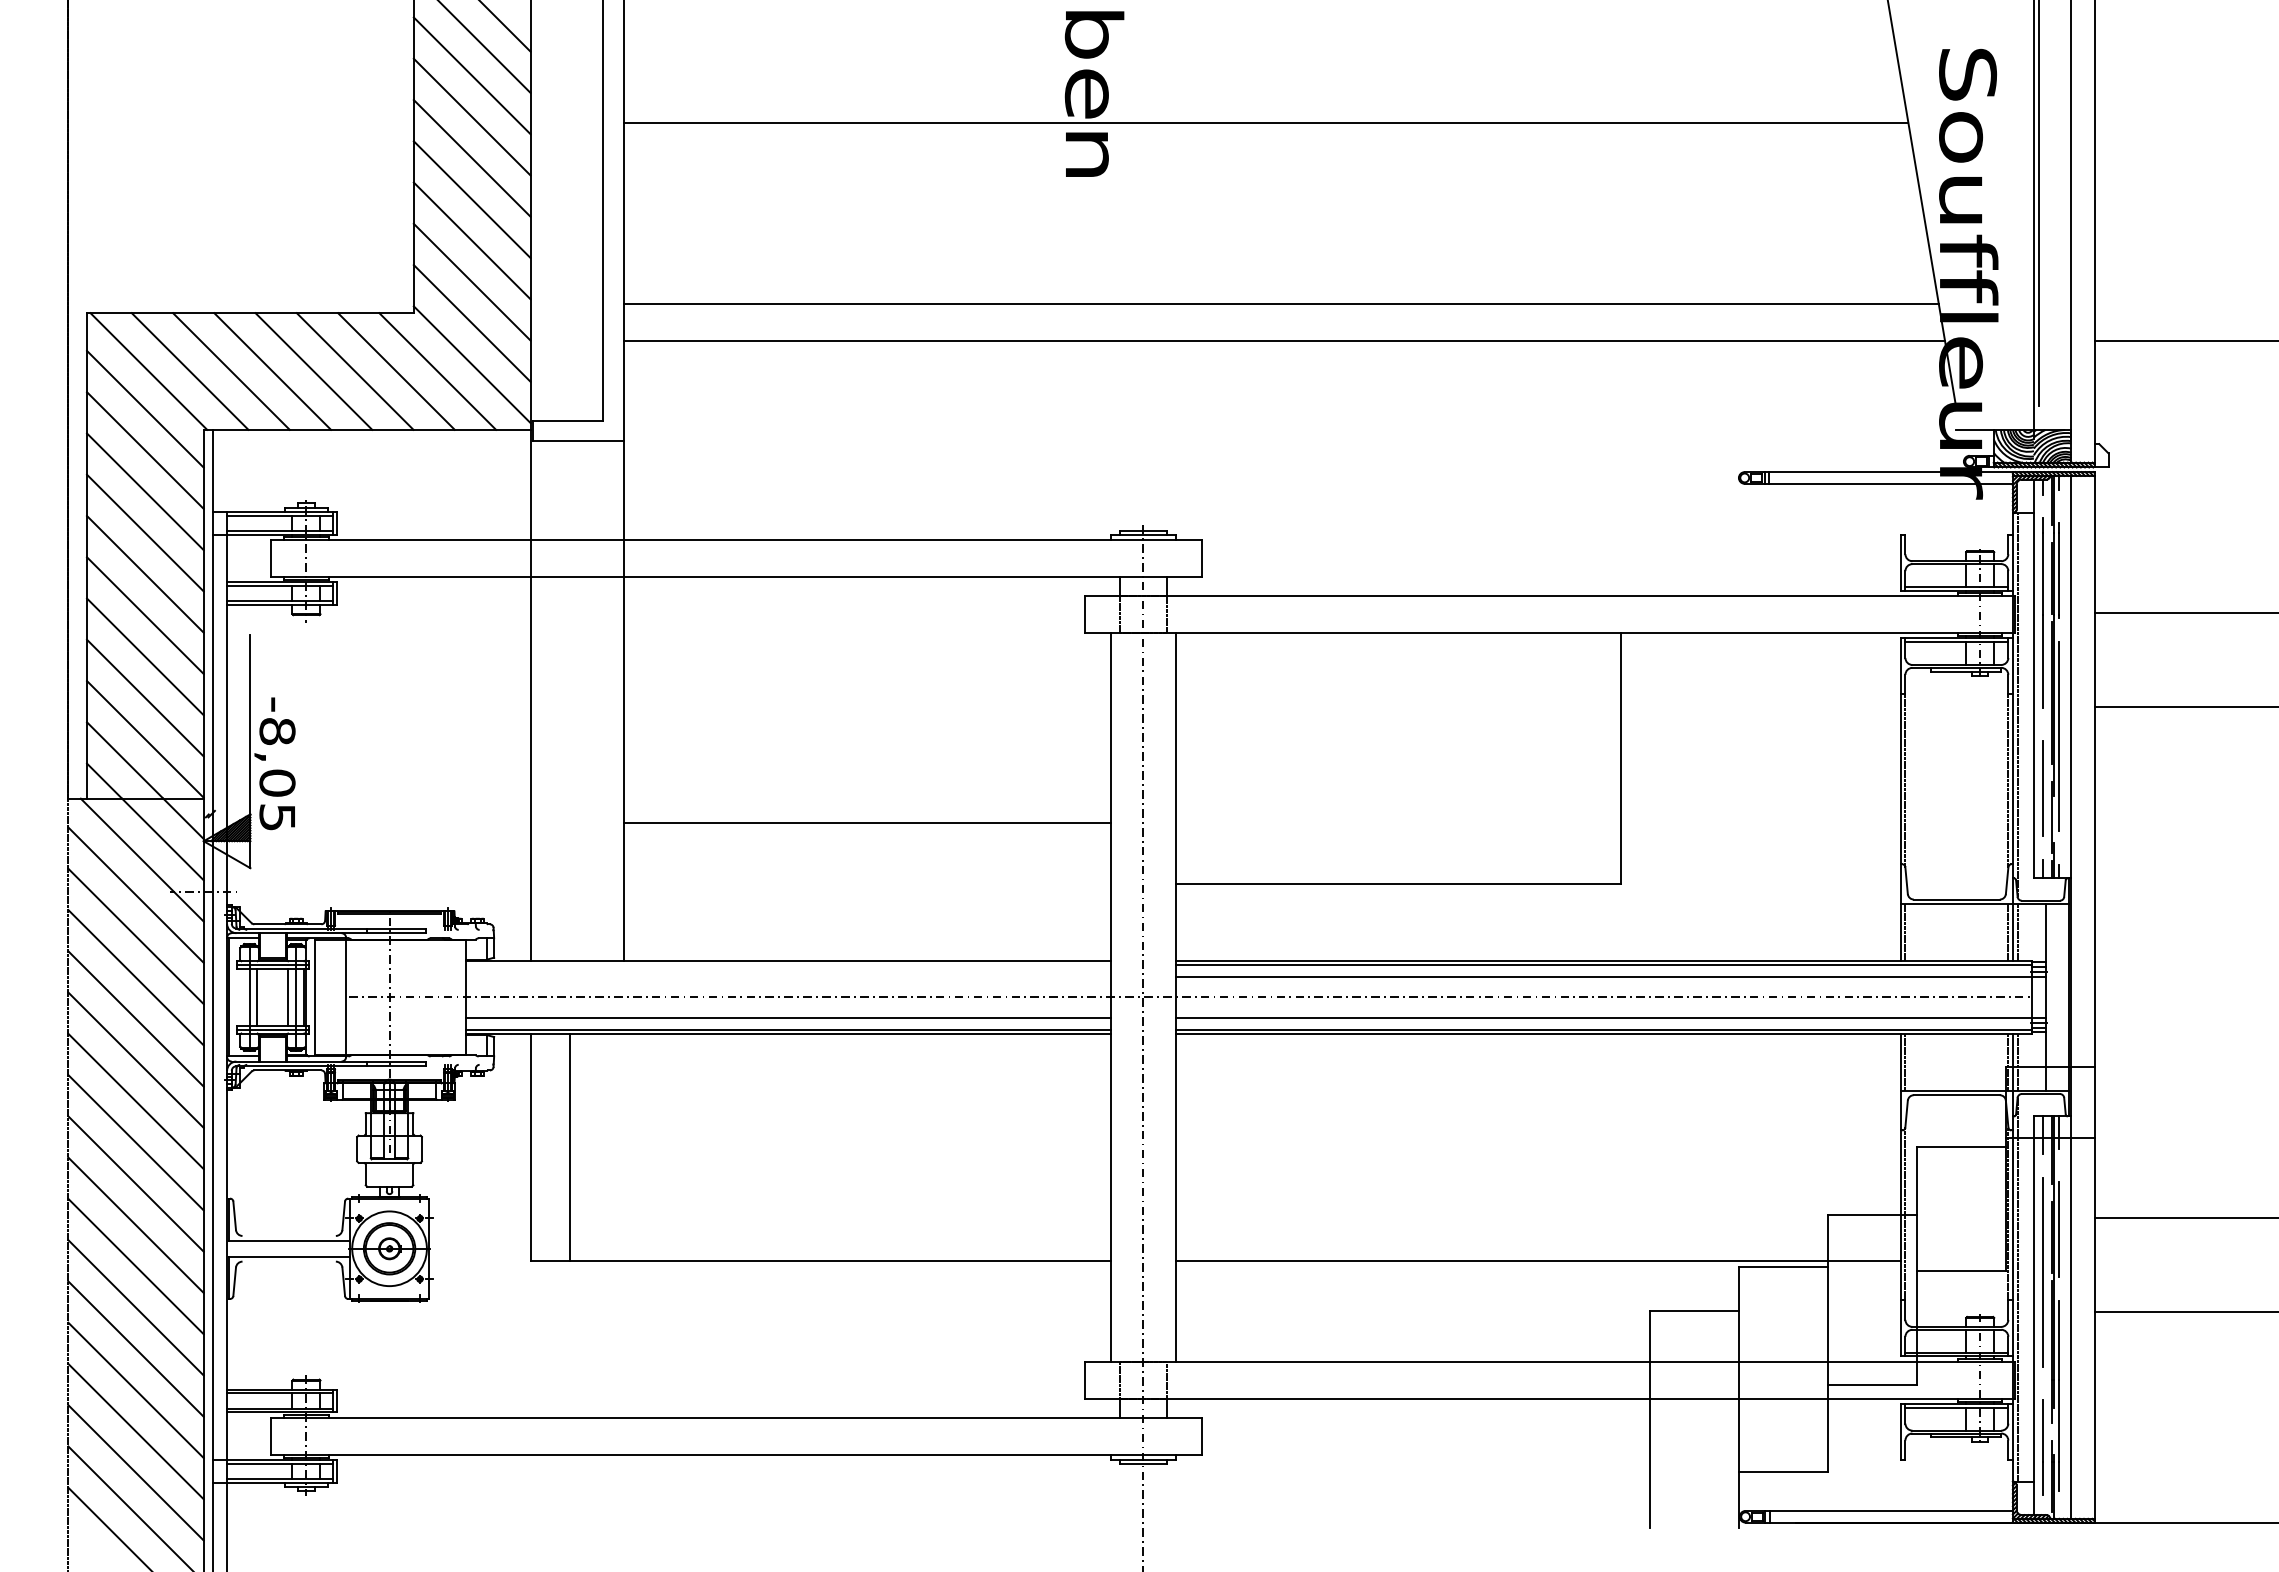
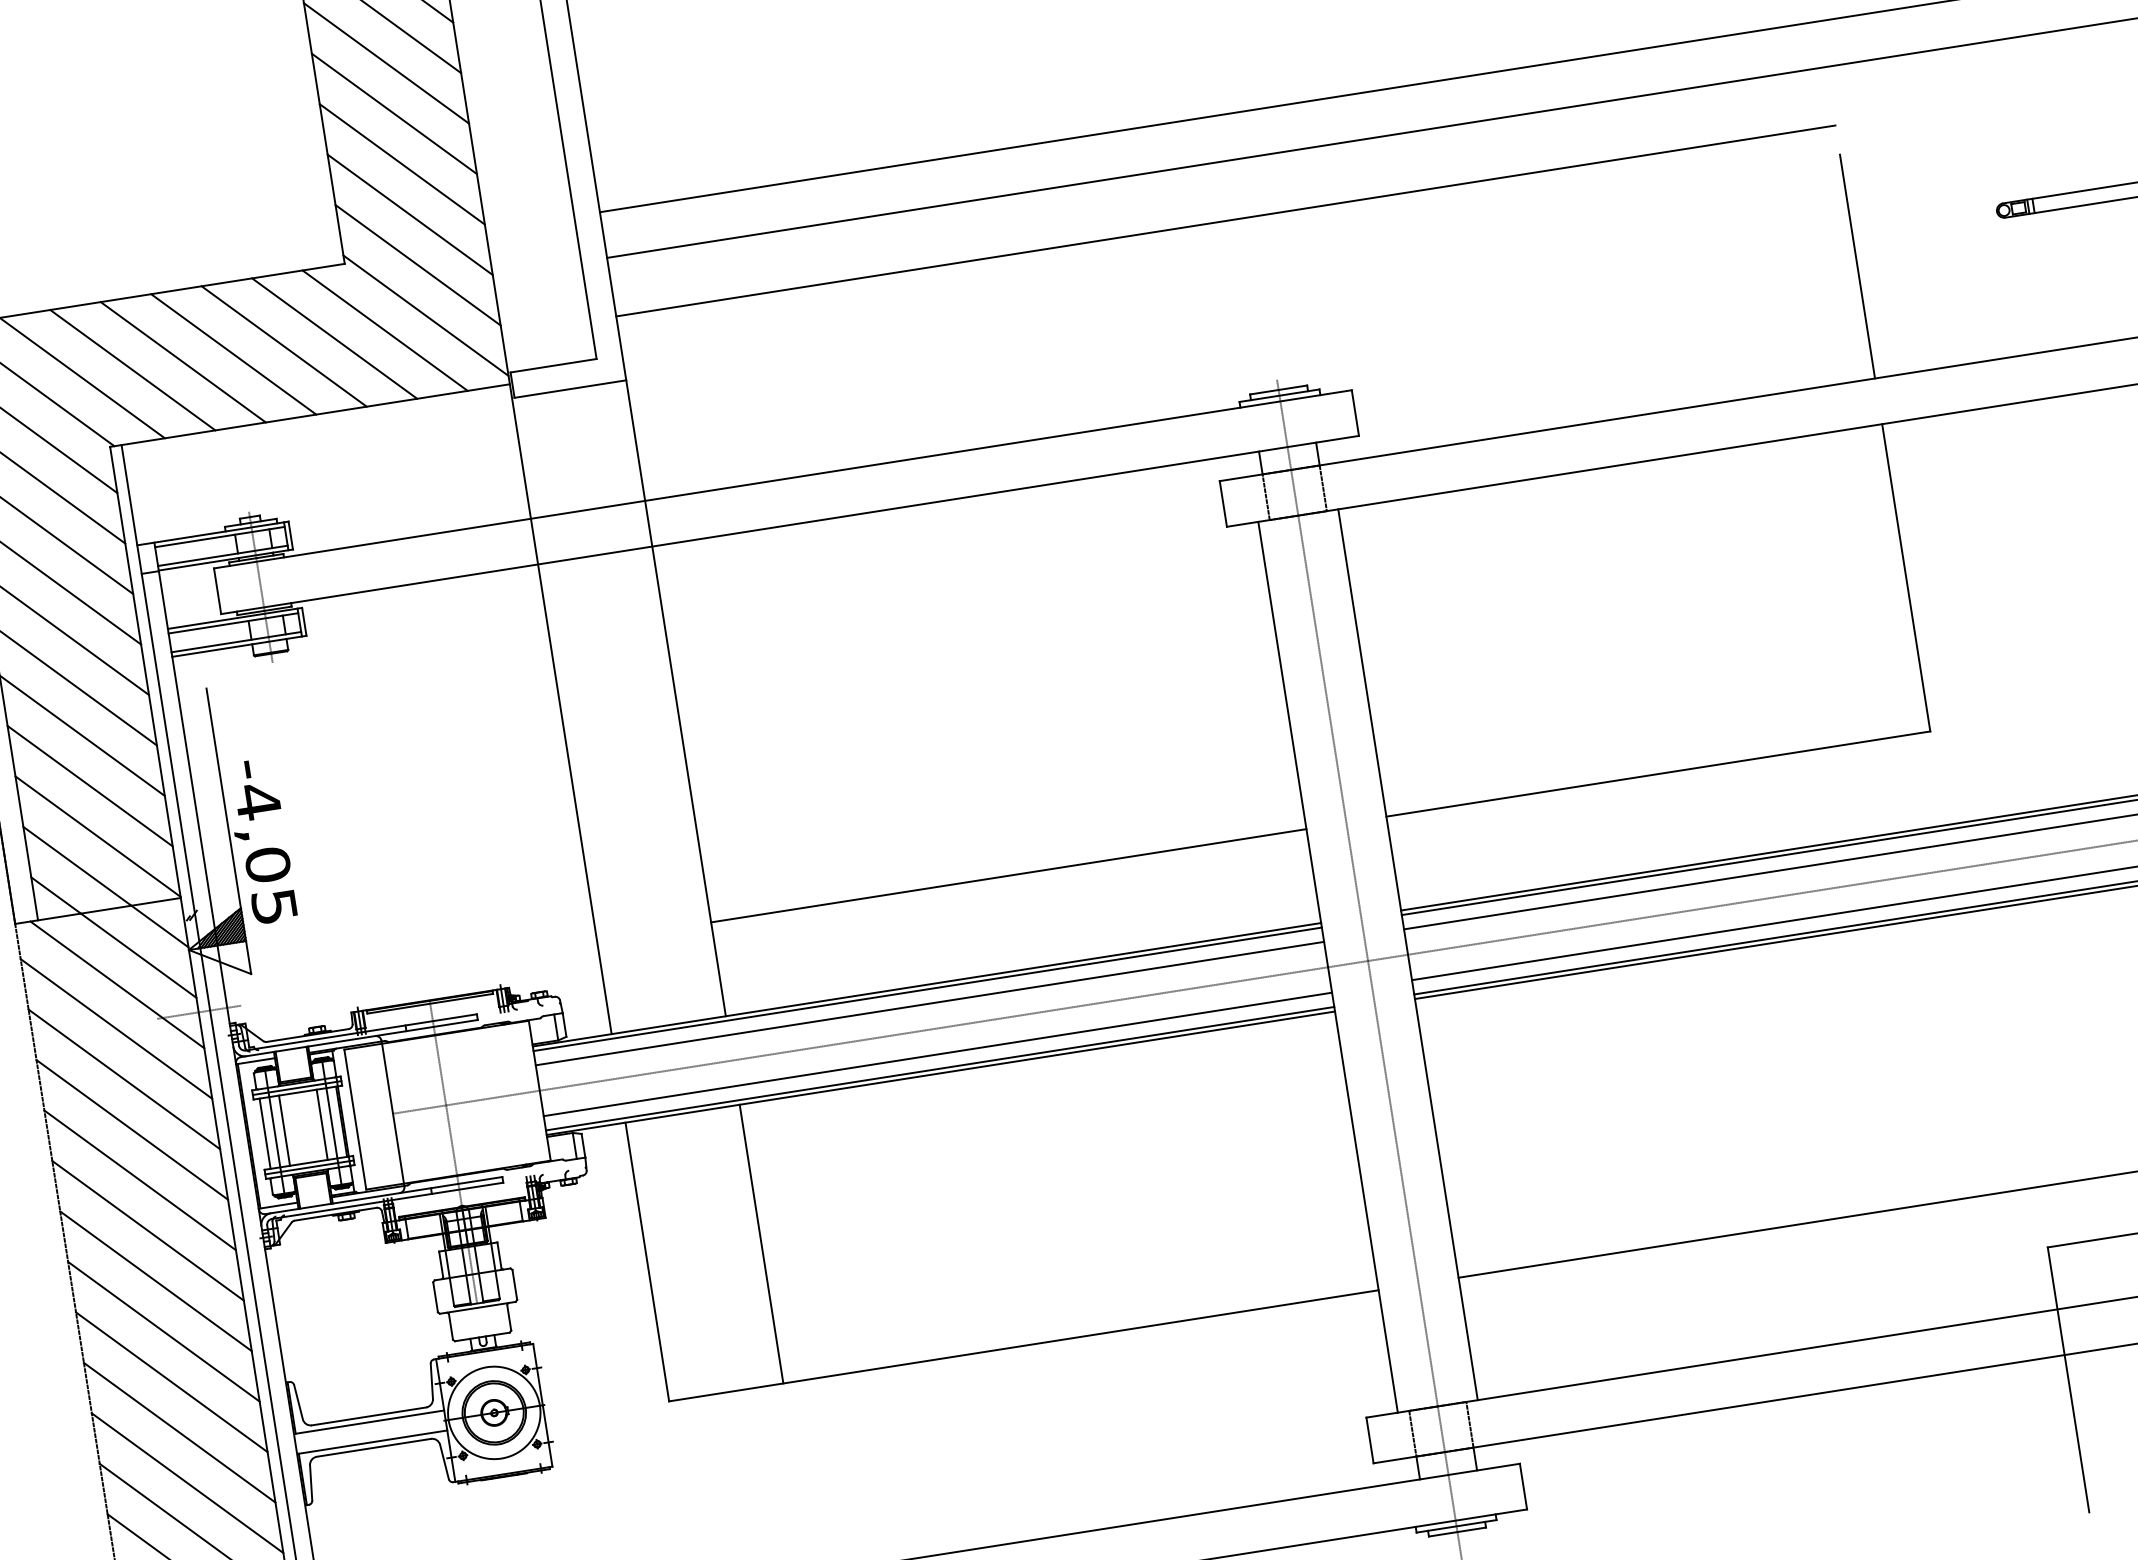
line: (1121, 389) -> (1224, 221), added
line: (1620, 503) -> (1857, 265), added
text: (277, 731) -> (258, 801), -8,05 -> -4,05
line: (866, 823) -> (1007, 875), moved
line: (788, 964) -> (927, 988), added
line: (788, 976) -> (930, 1003), added
line: (241, 997) -> (265, 1133), added
line: (569, 1147) -> (760, 1244), moved
line: (288, 1235) -> (368, 1416), added
line: (288, 1261) -> (373, 1447), added

